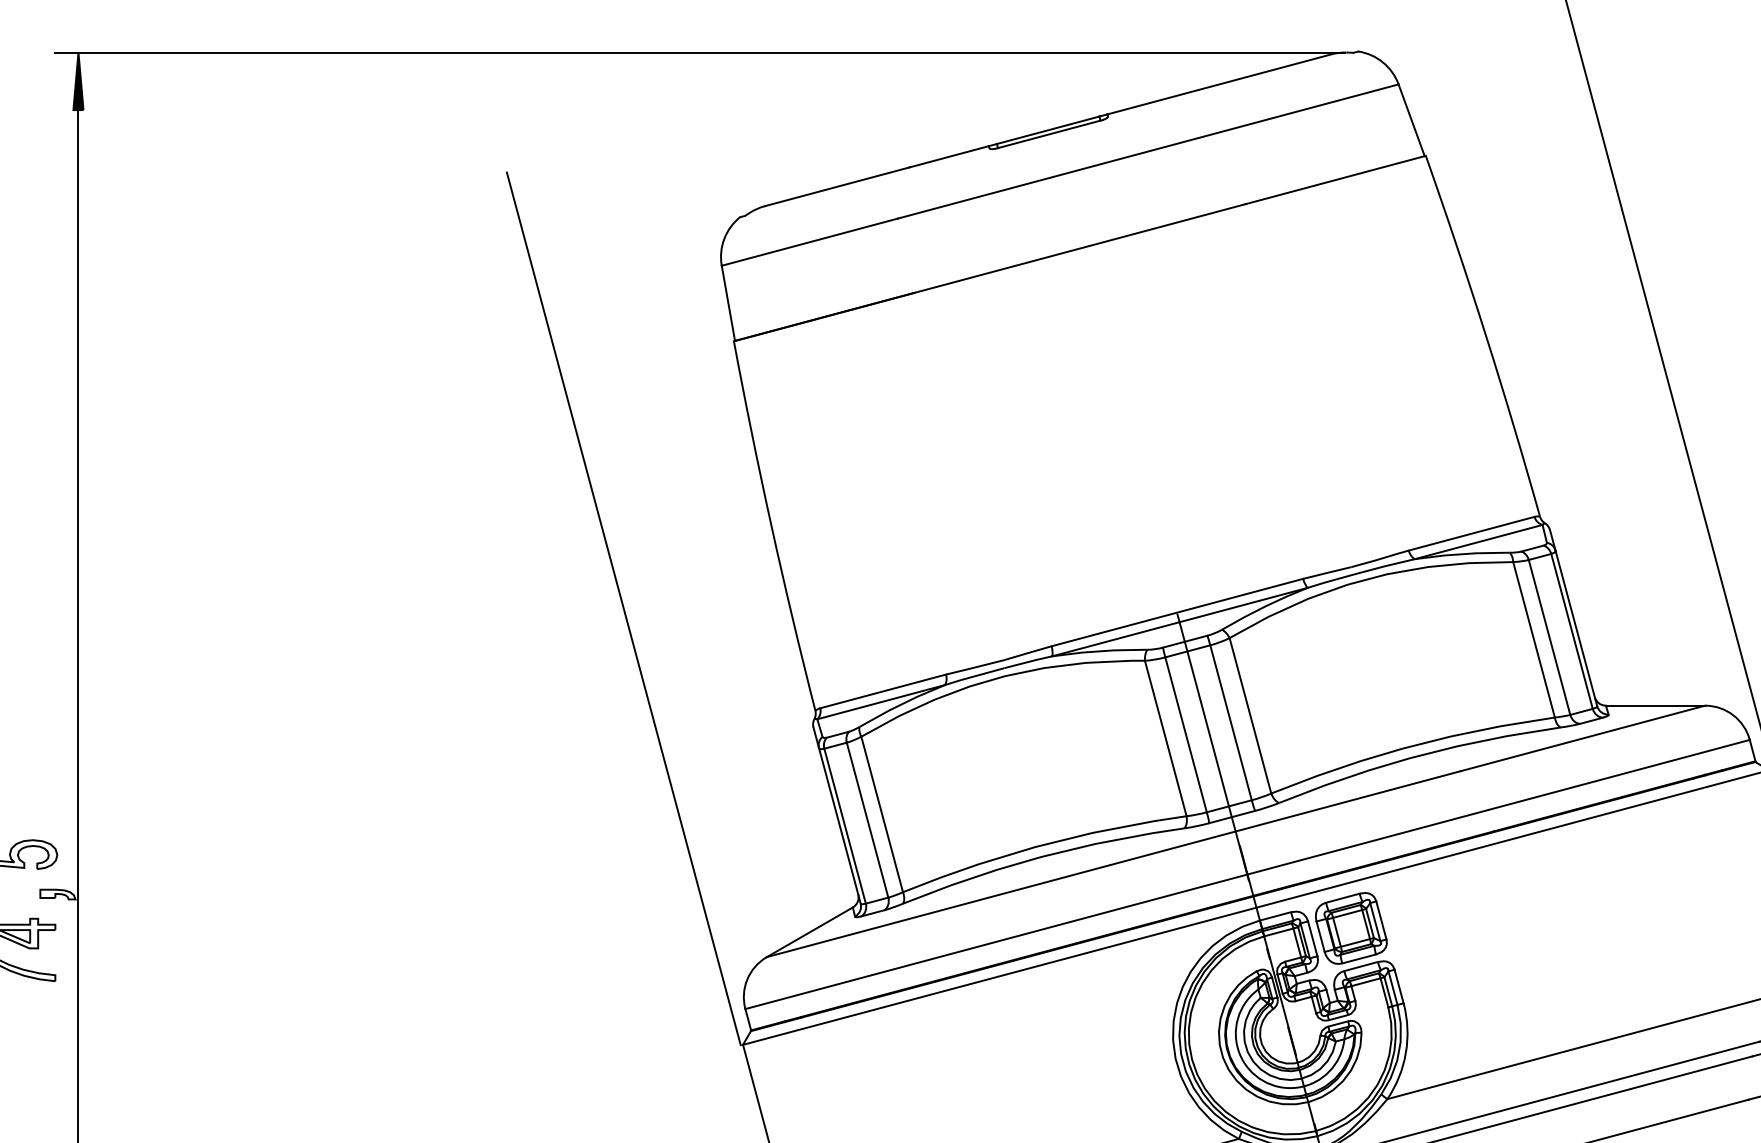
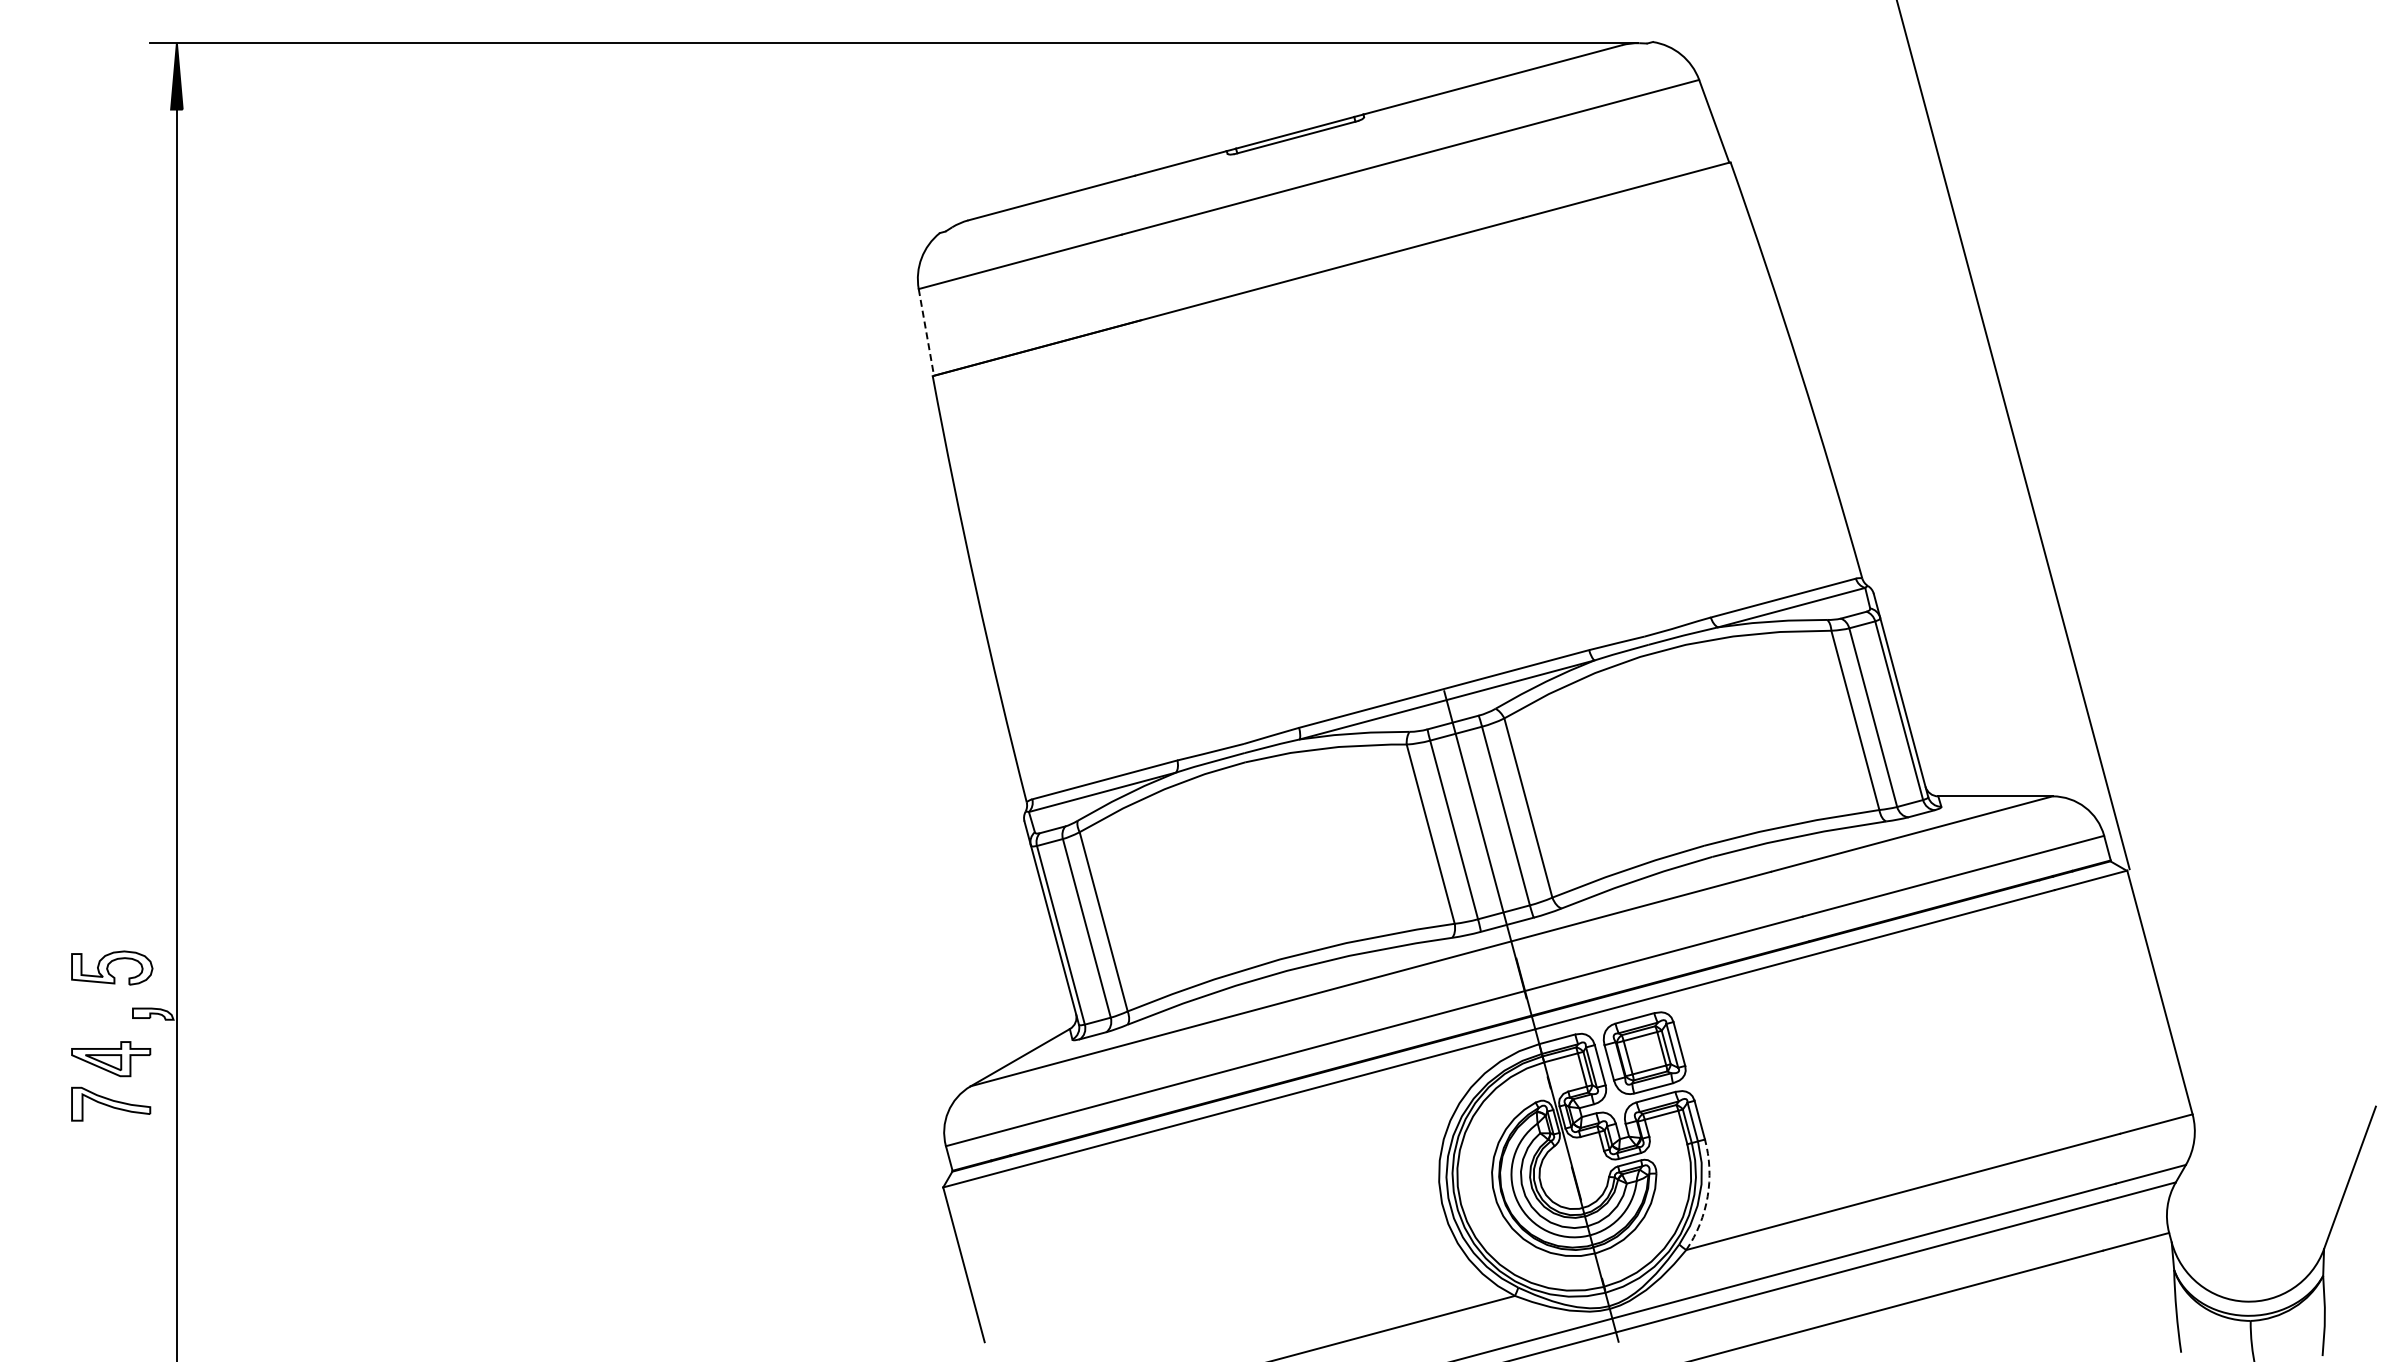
line: (728, 303) -> (926, 332), solid -> dashed
line: (623, 608) -> (805, 684), removed
arc: (1405, 1052) -> (1707, 1196), solid -> dashed

